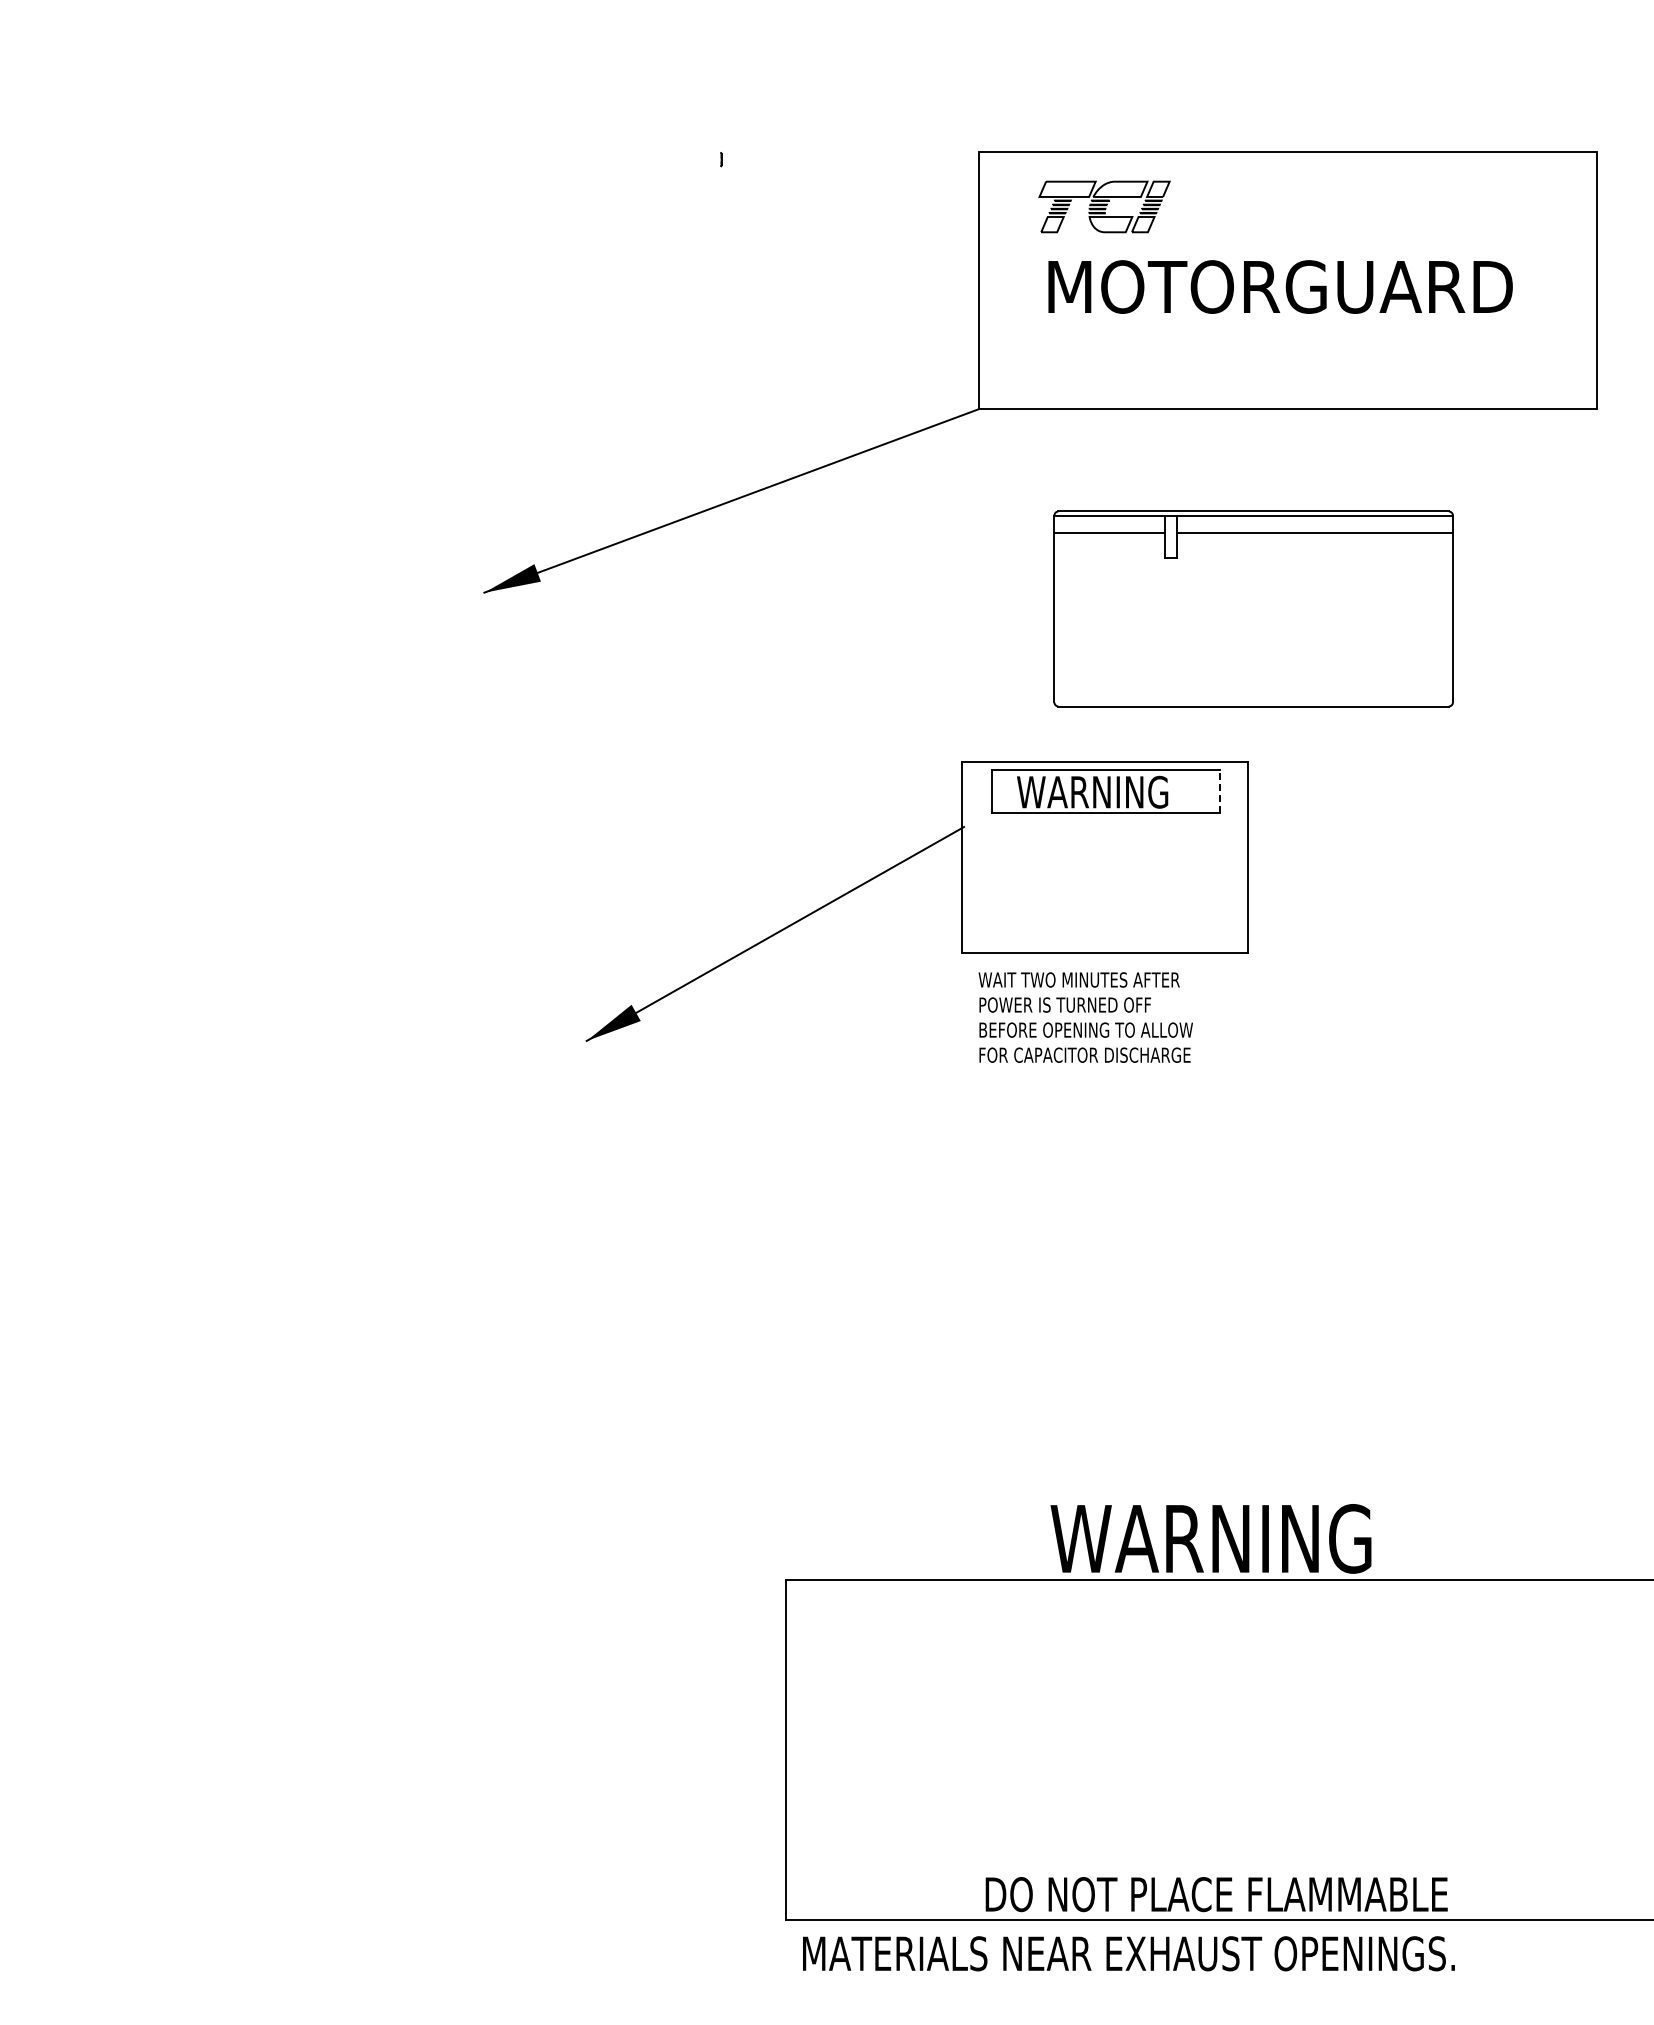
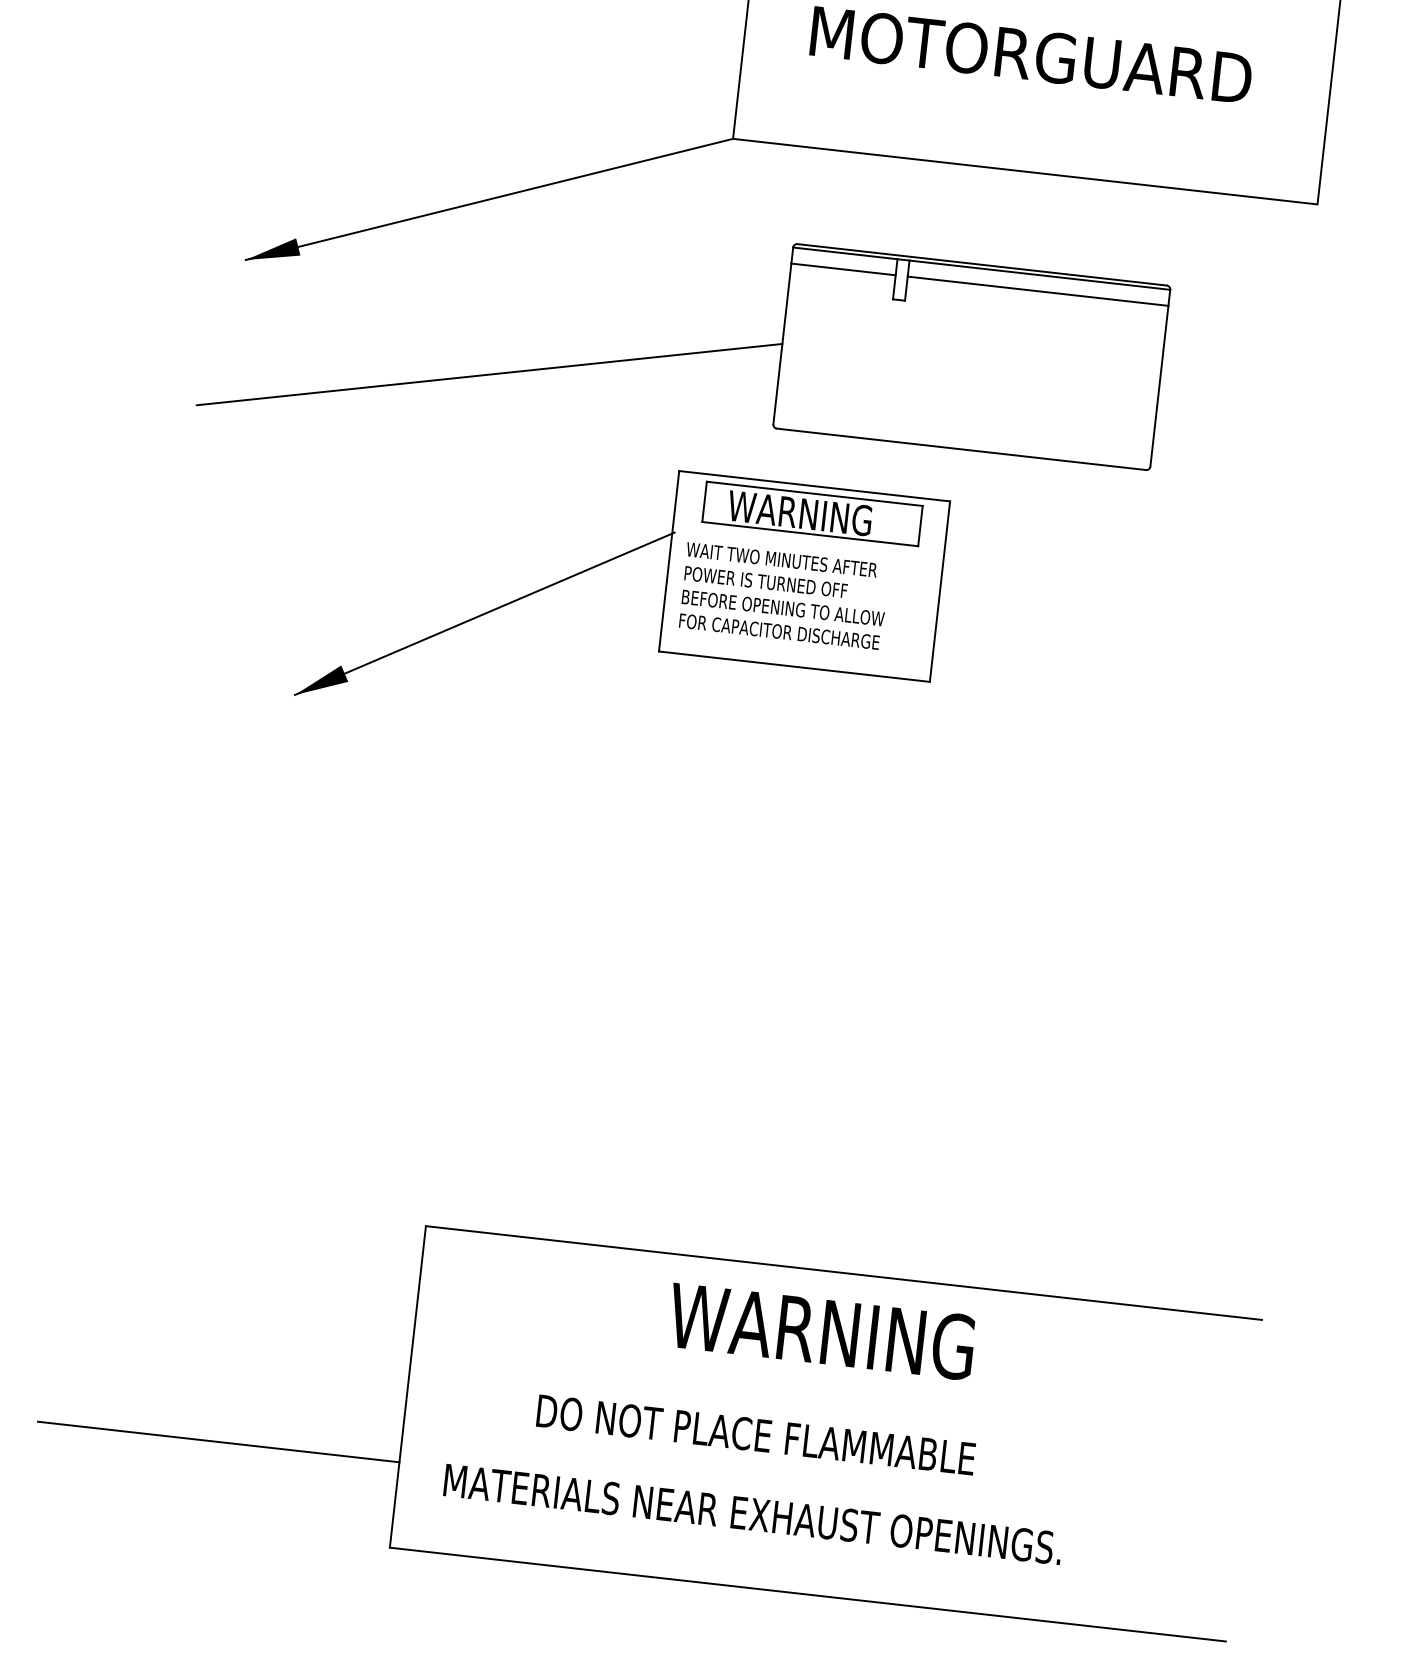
line: (752, 683) -> (489, 374), added
line: (1219, 790) -> (920, 525), dashed -> solid
text: (1085, 1017) -> (783, 596), moved
text: (1210, 1538) -> (821, 1331), moved
line: (594, 1829) -> (218, 1441), added
text: (1216, 1894) -> (755, 1435), moved
text: (1128, 1953) -> (752, 1514), moved

